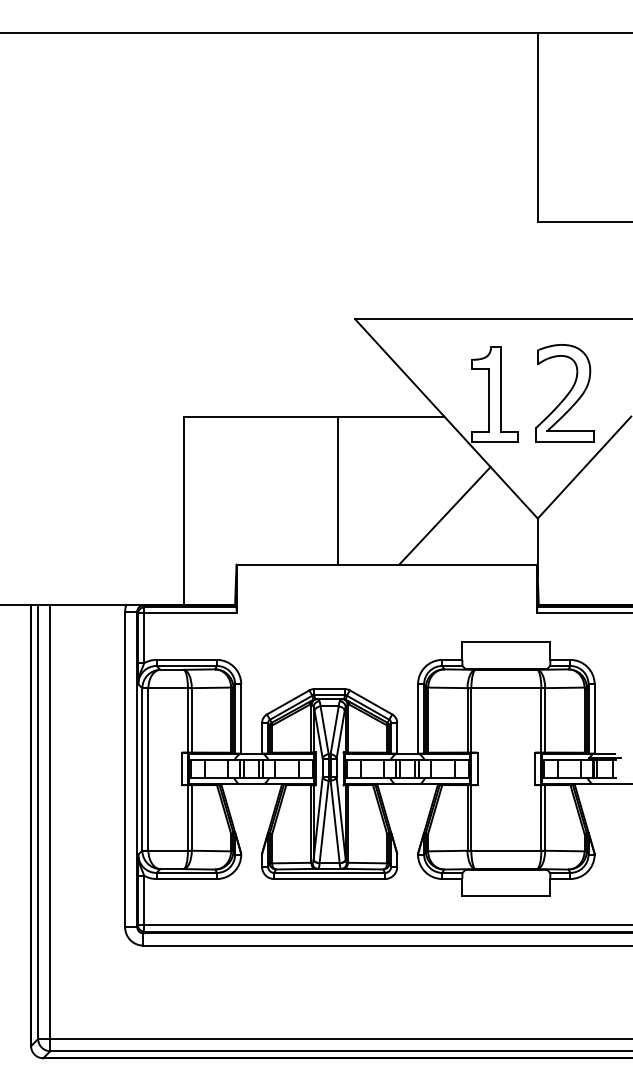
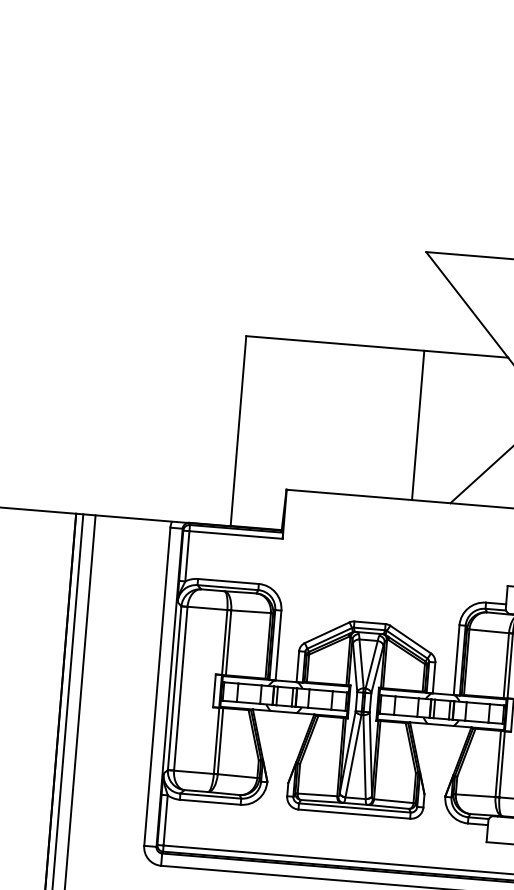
line: (338, 490) -> (418, 425), moved

